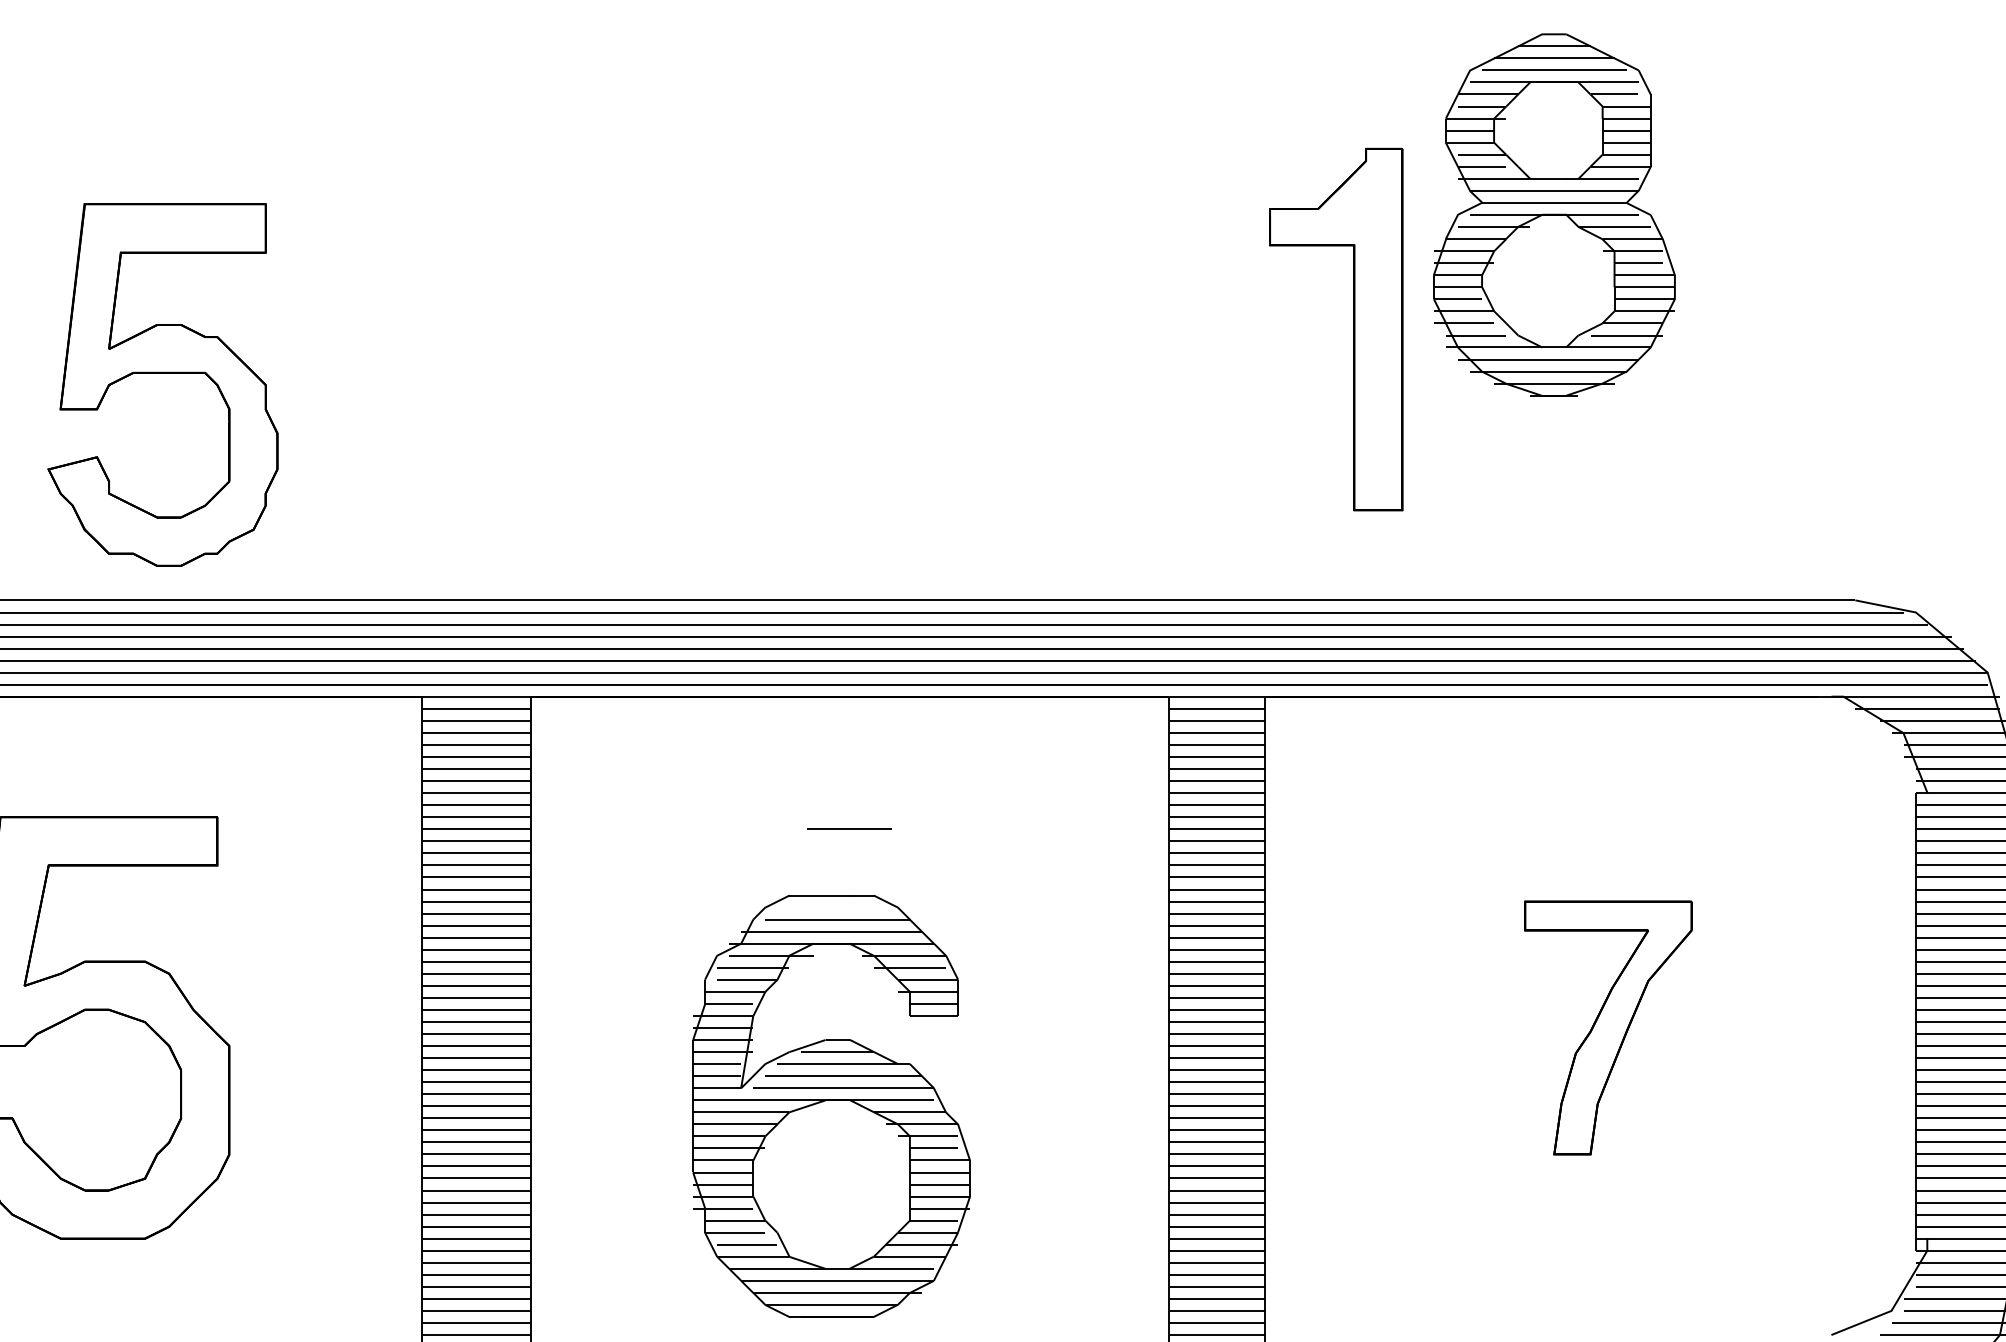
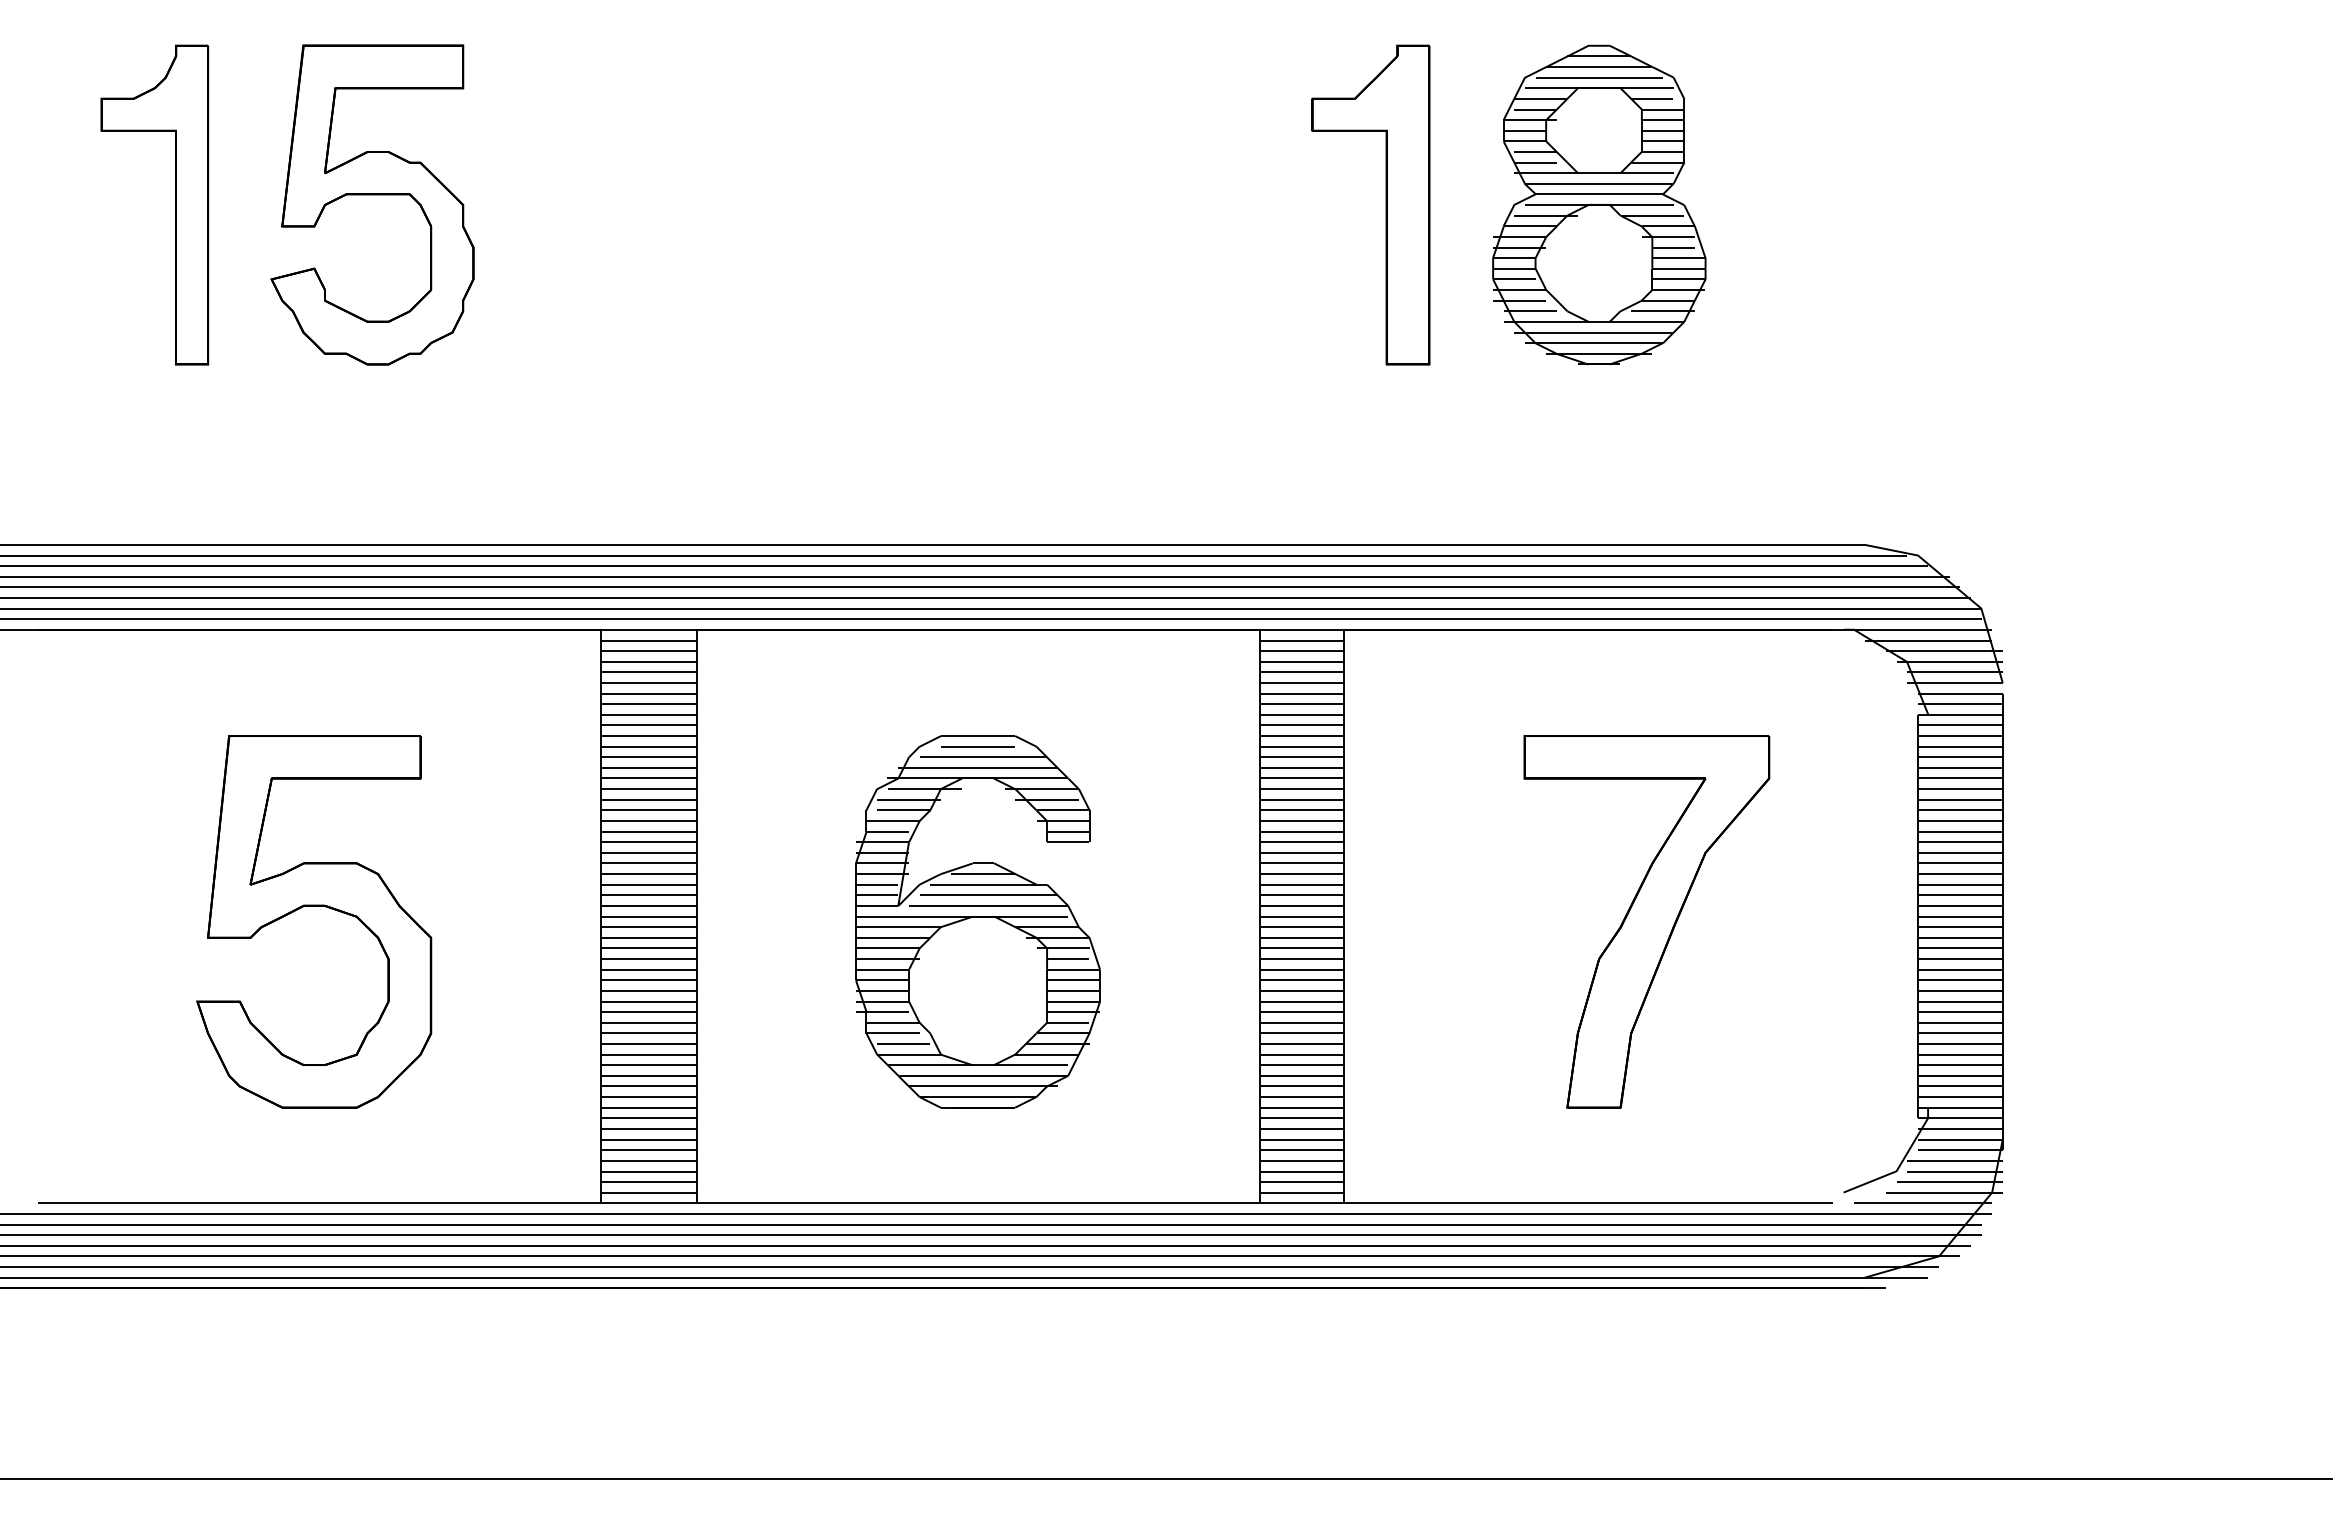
part: (1352, 328) -> (1385, 204), moved
part: (162, 374) -> (372, 195), moved
part: (1607, 1027) -> (1646, 921), size x1.67
part: (830, 1105) -> (977, 921), moved

